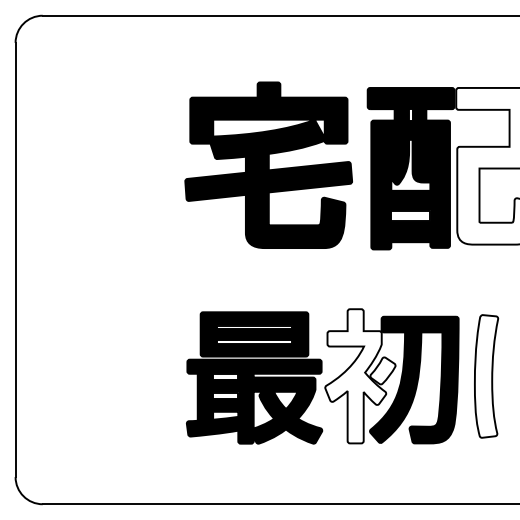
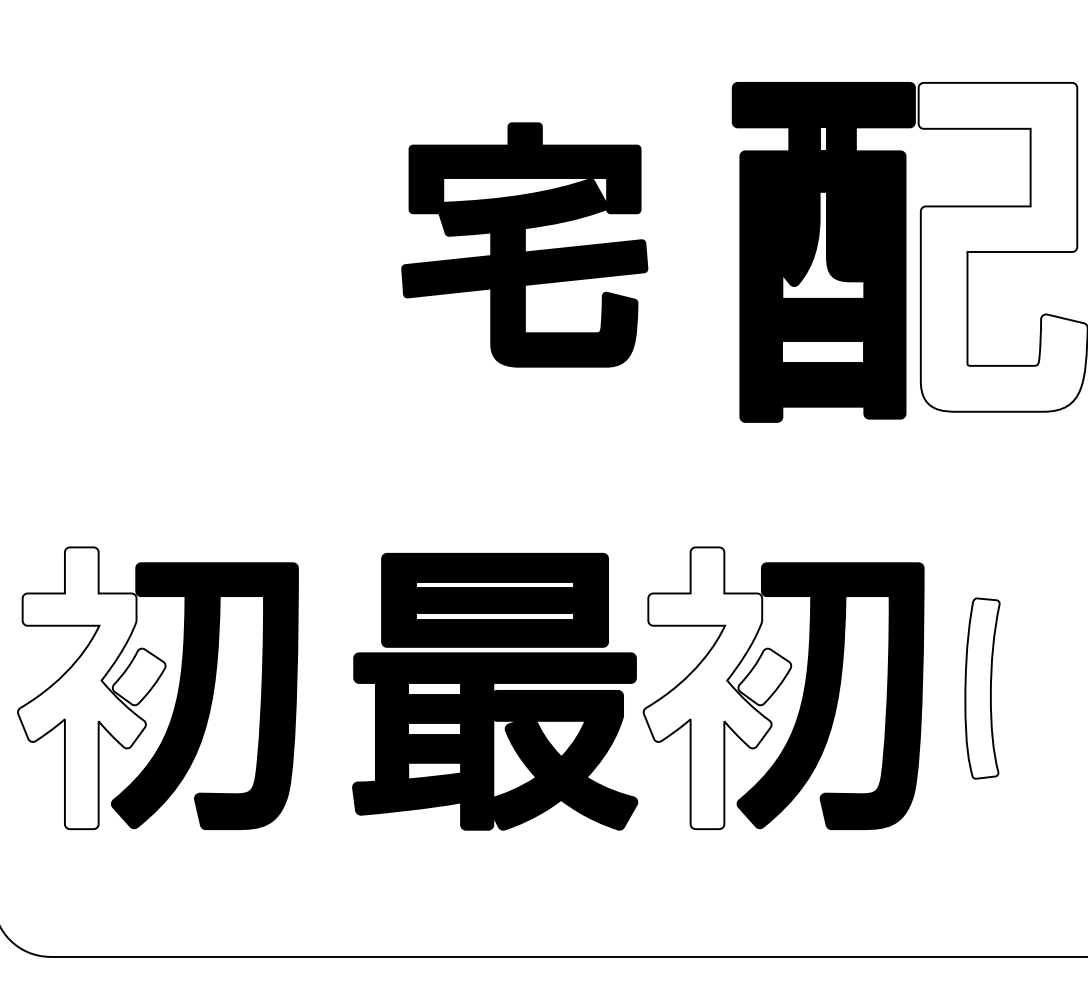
part: (268, 164) -> (524, 243), size x0.7
part: (93, 376) -> (157, 688), added
part: (486, 376) -> (982, 688), size x0.7

